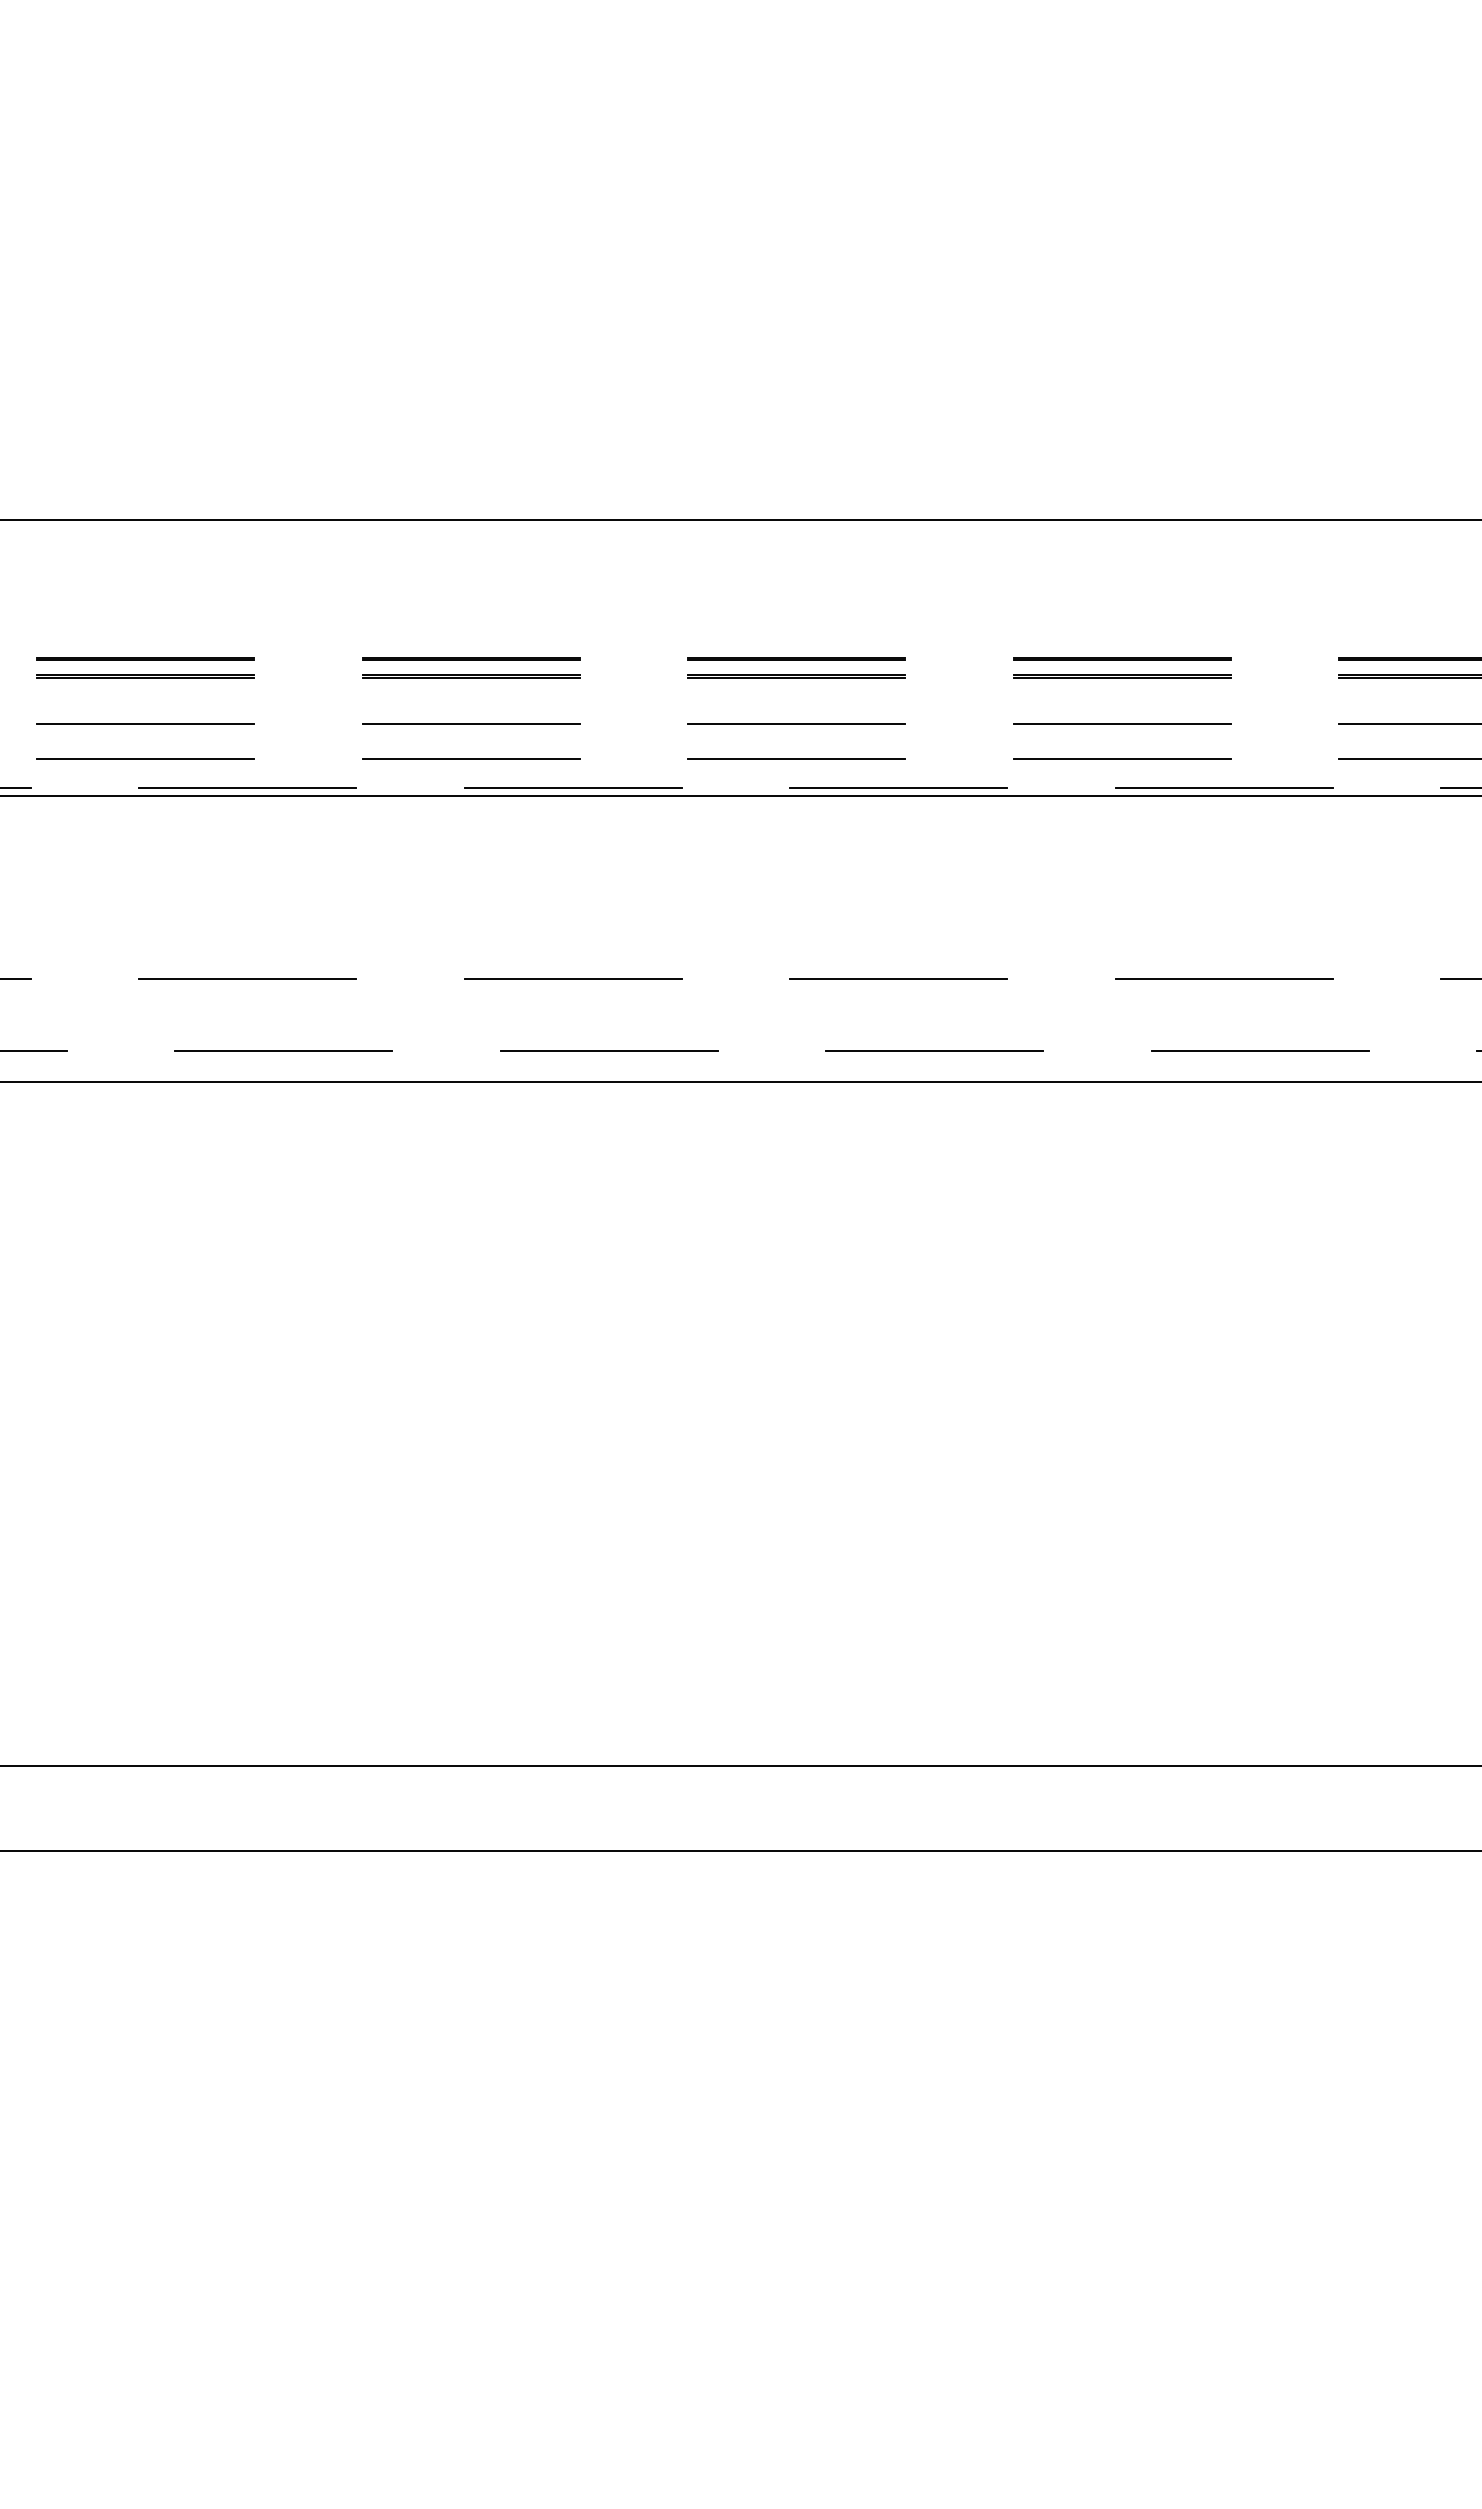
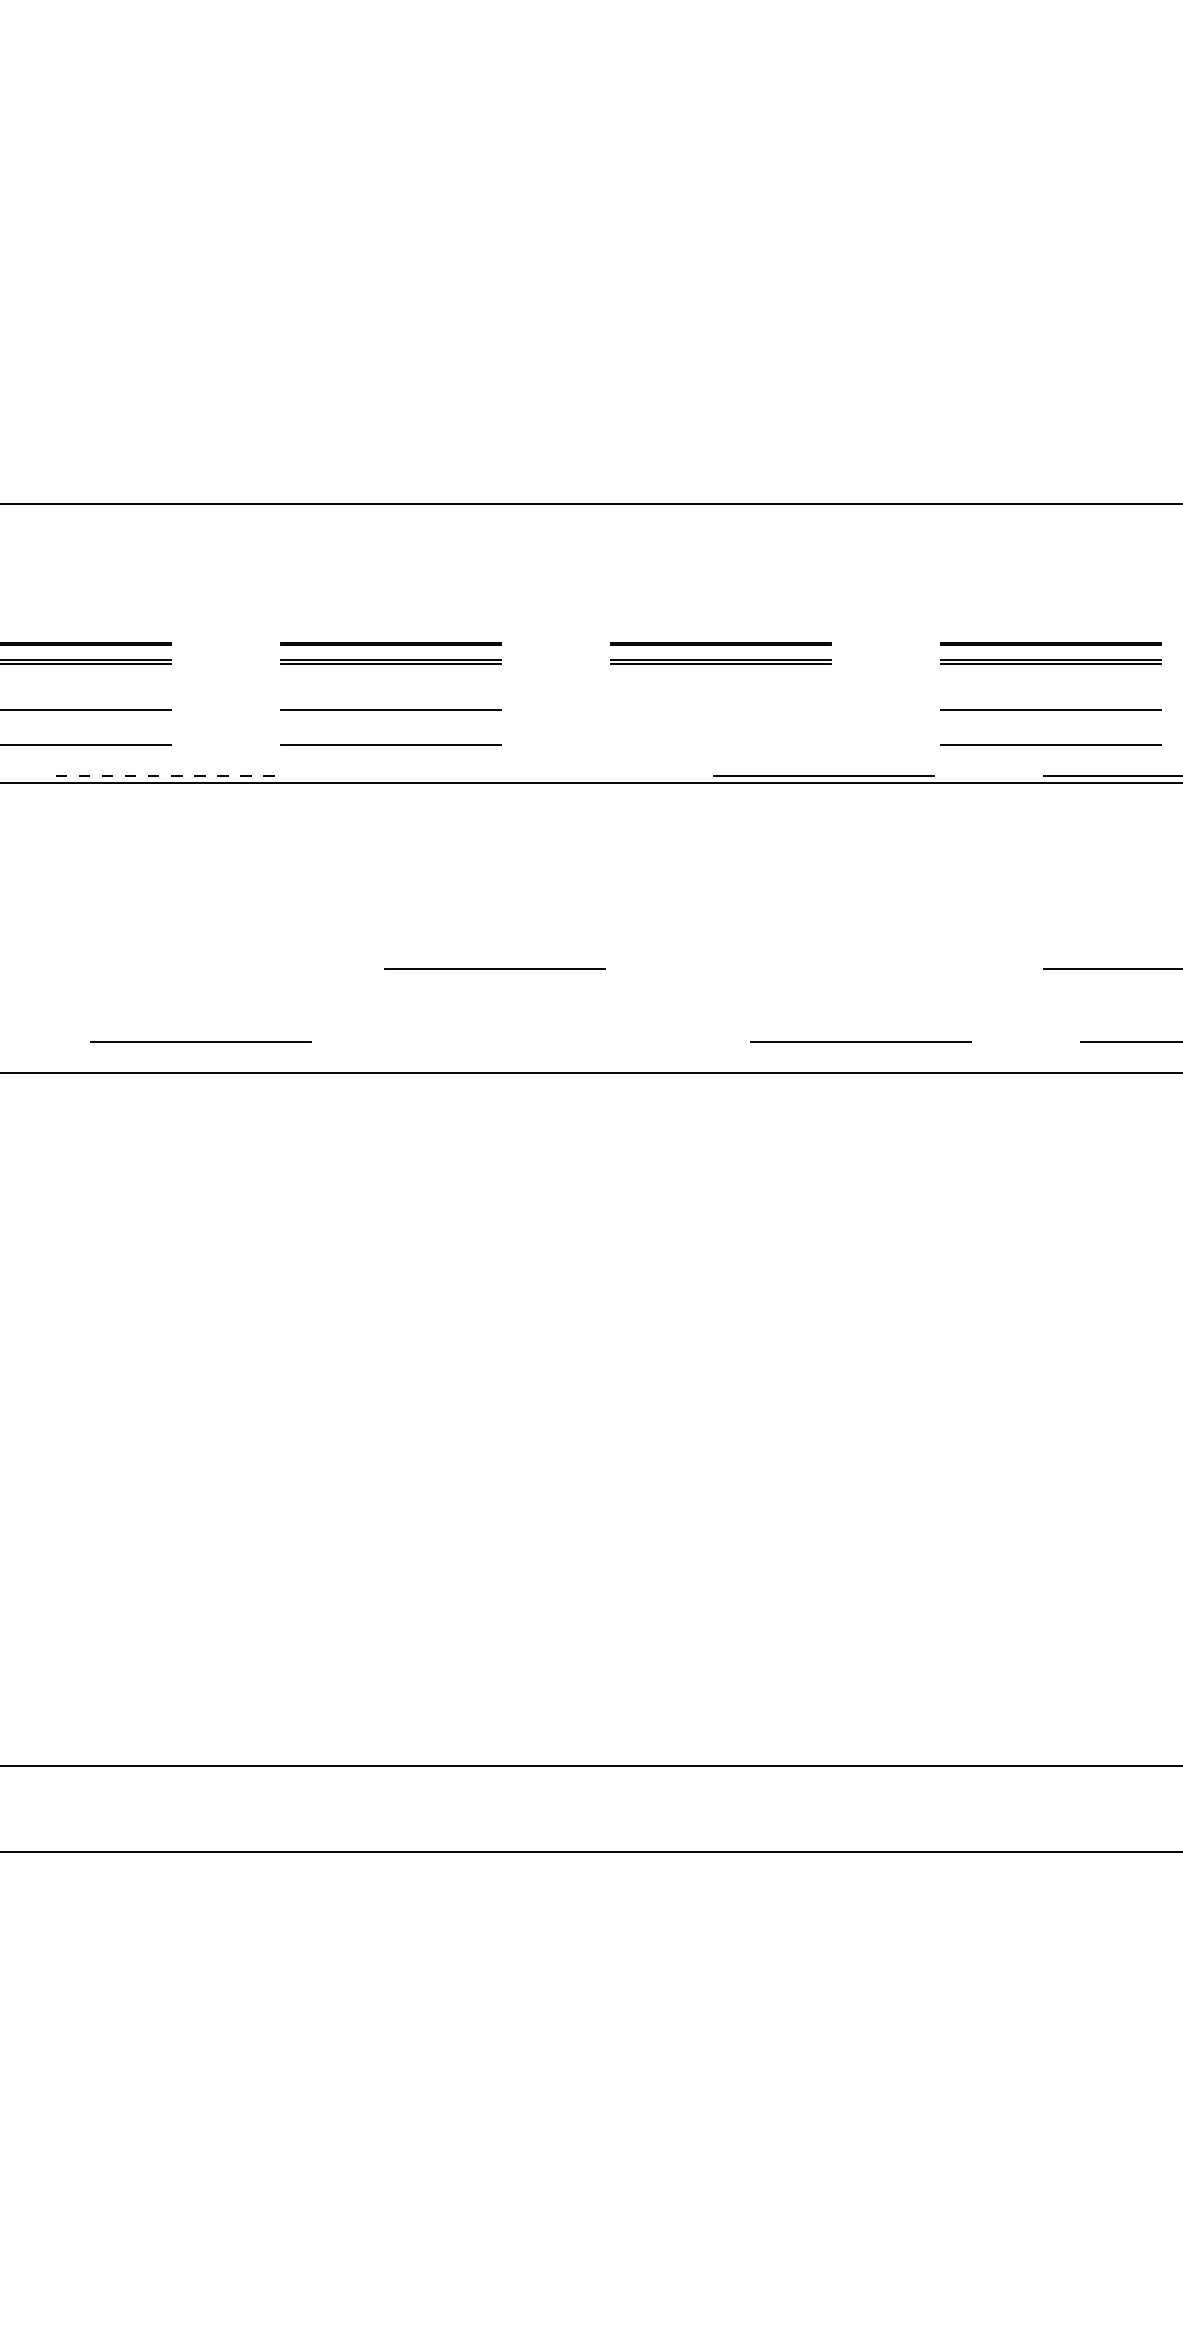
line: (796, 723) -> (720, 709), removed
line: (796, 758) -> (720, 745), removed
line: (247, 788) -> (164, 775), solid -> dashed
line: (572, 788) -> (493, 775), removed
line: (247, 979) -> (164, 969), removed
line: (898, 979) -> (824, 969), removed
line: (608, 1051) -> (530, 1041), removed

